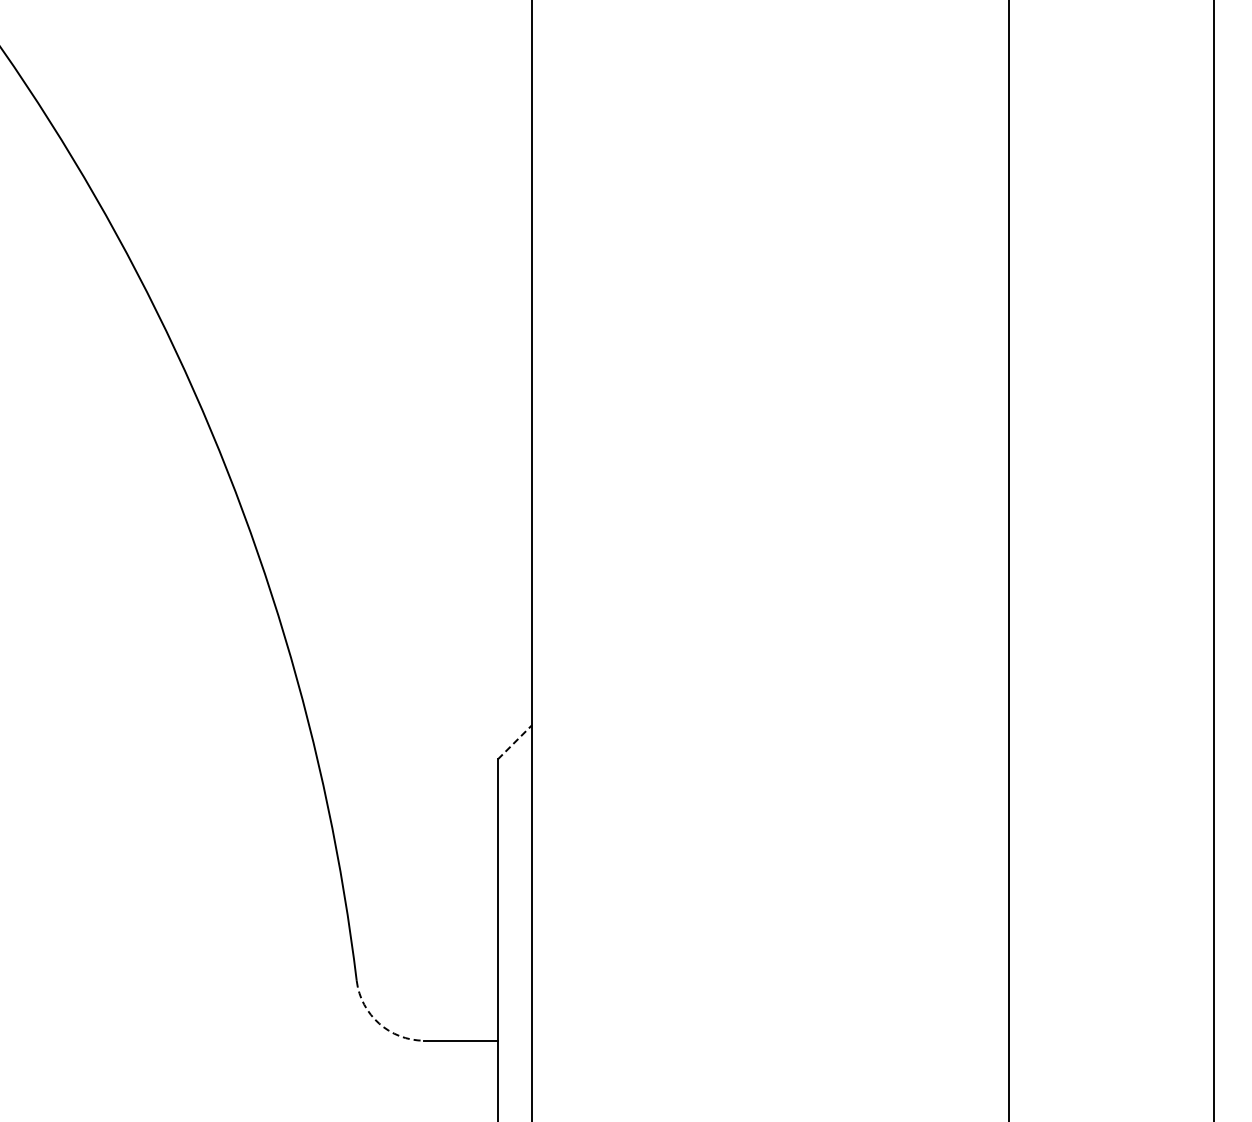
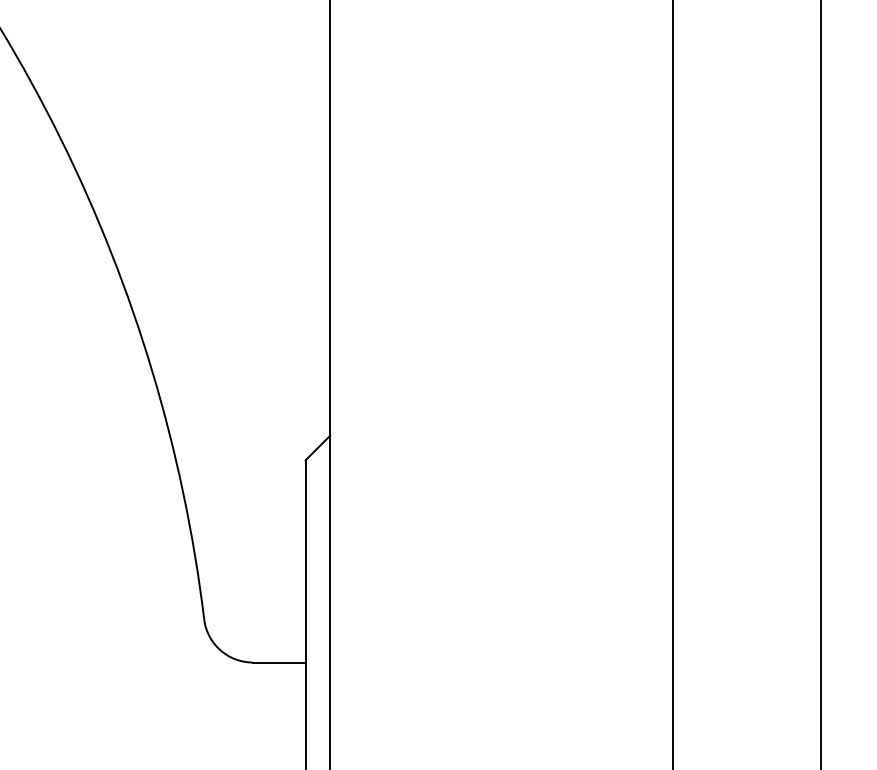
line: (515, 742) -> (318, 448), dashed -> solid
arc: (379, 1023) -> (220, 650), dashed -> solid

